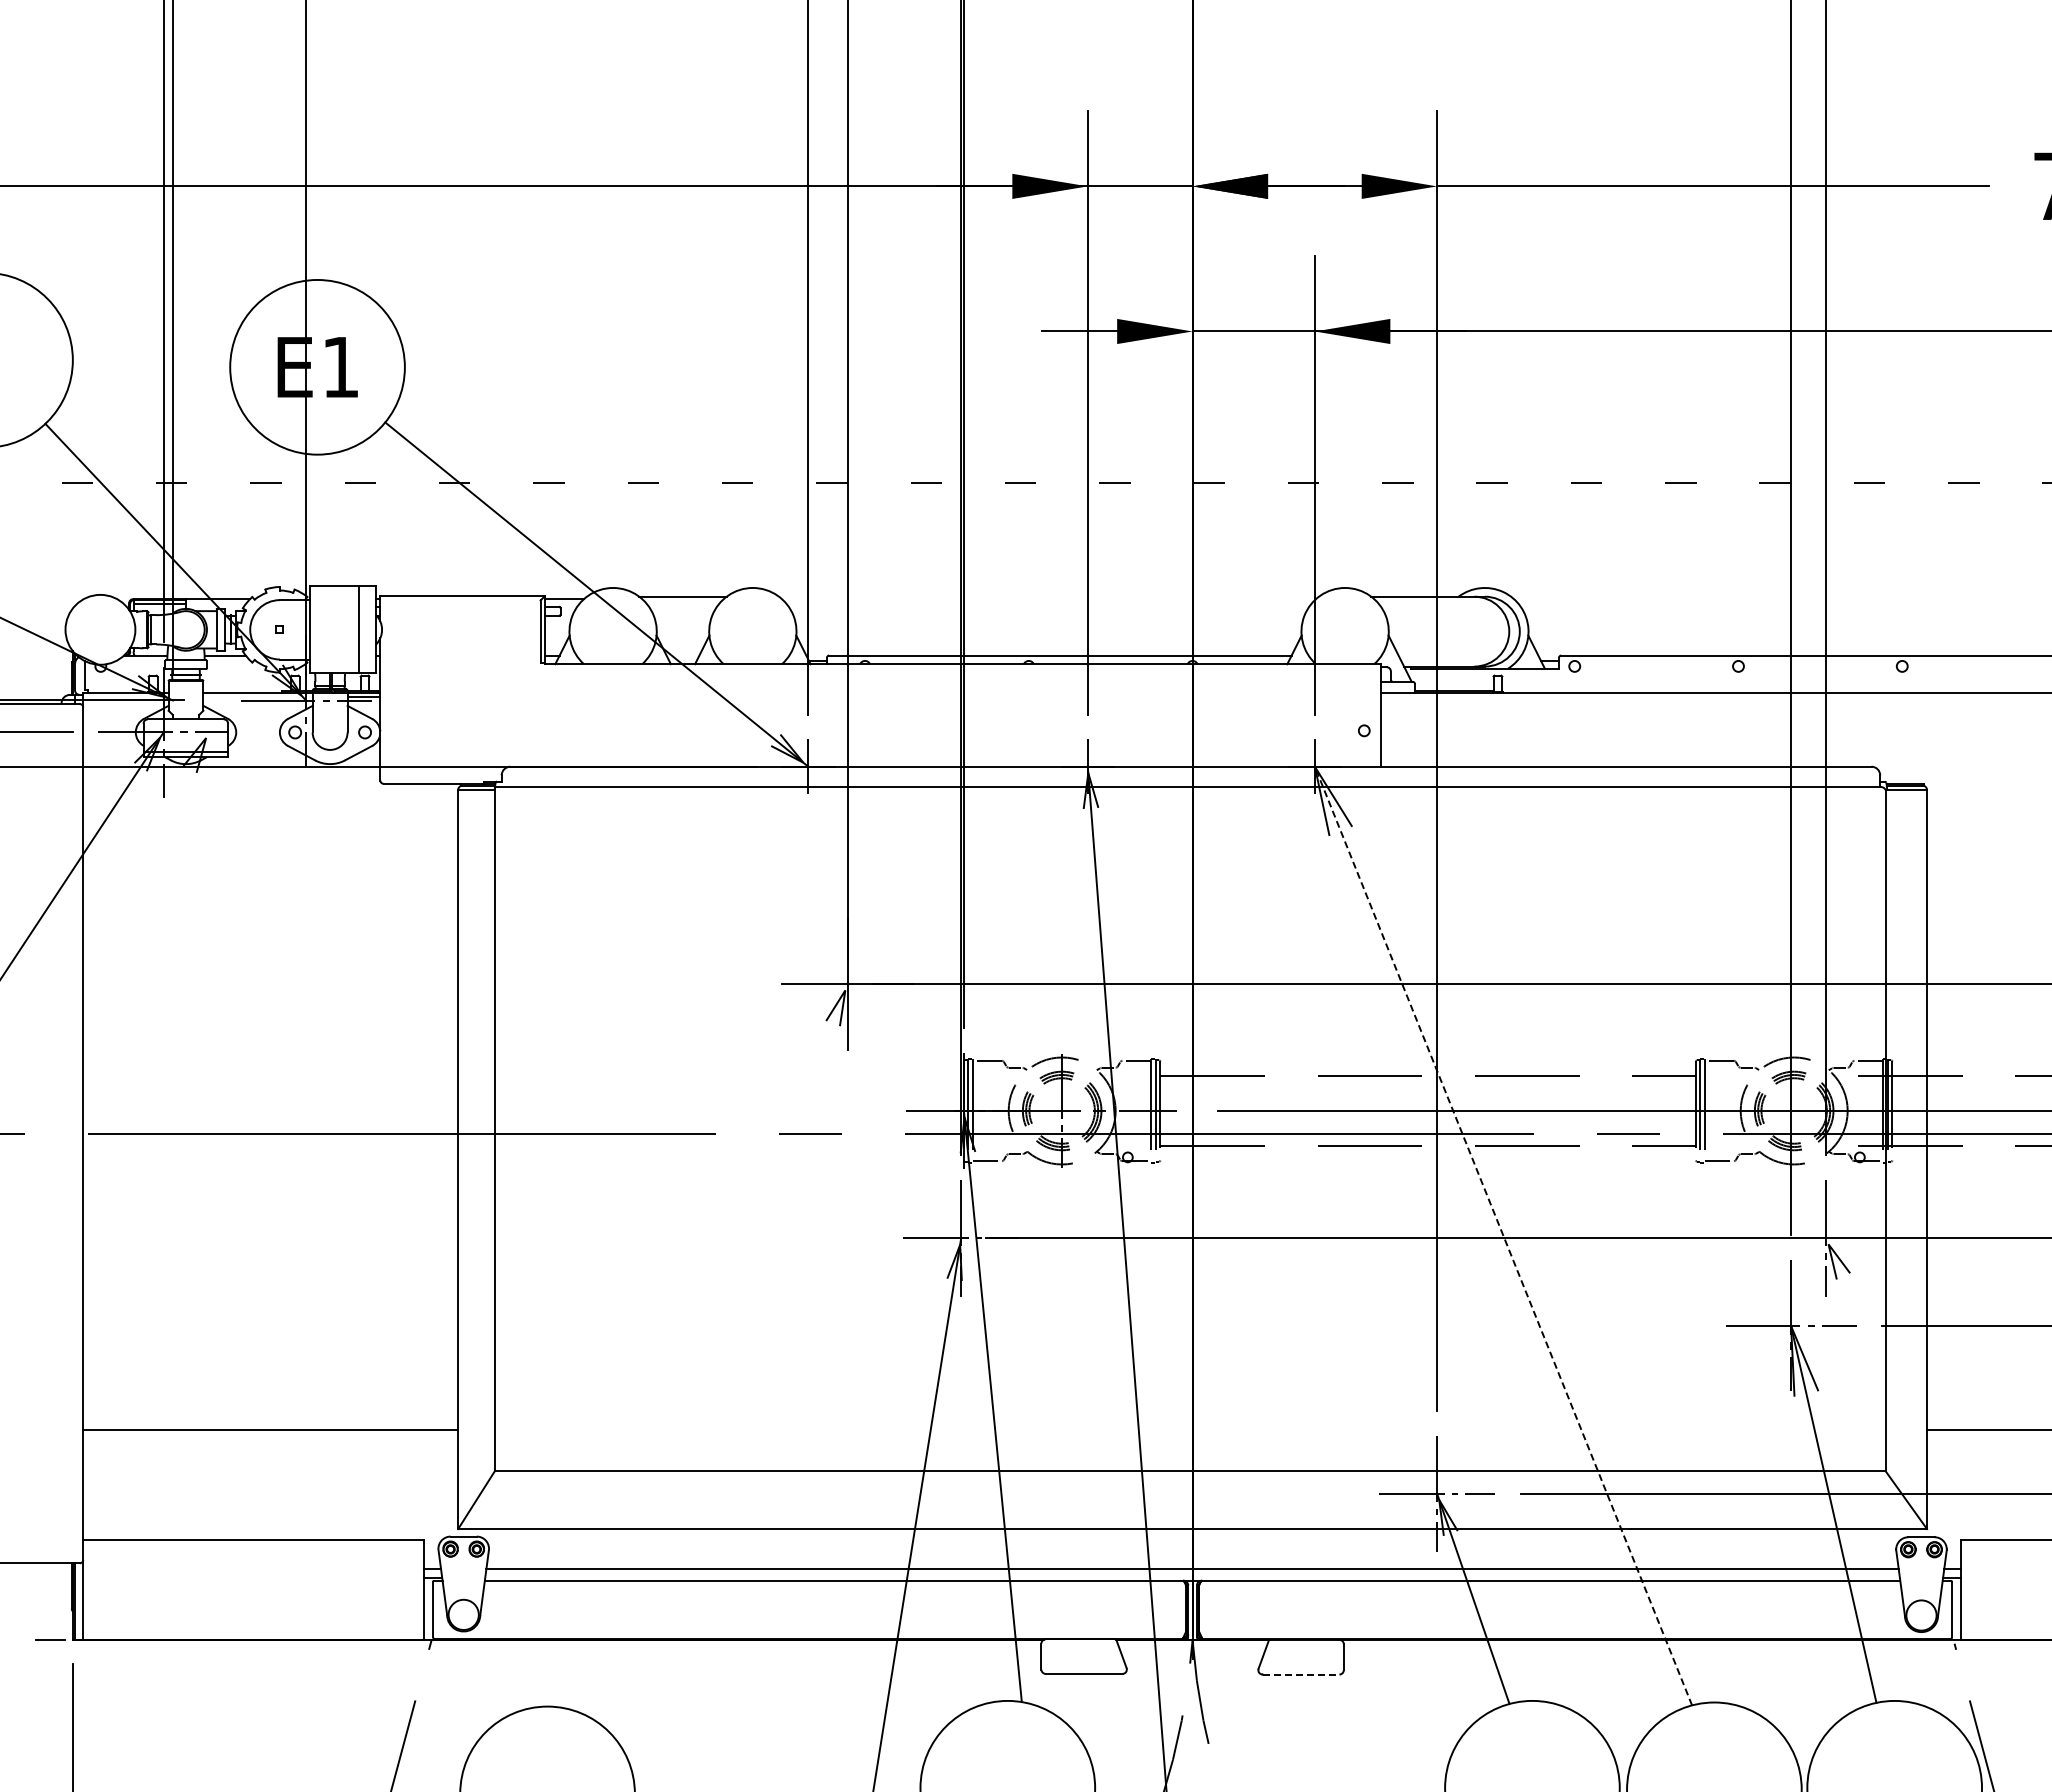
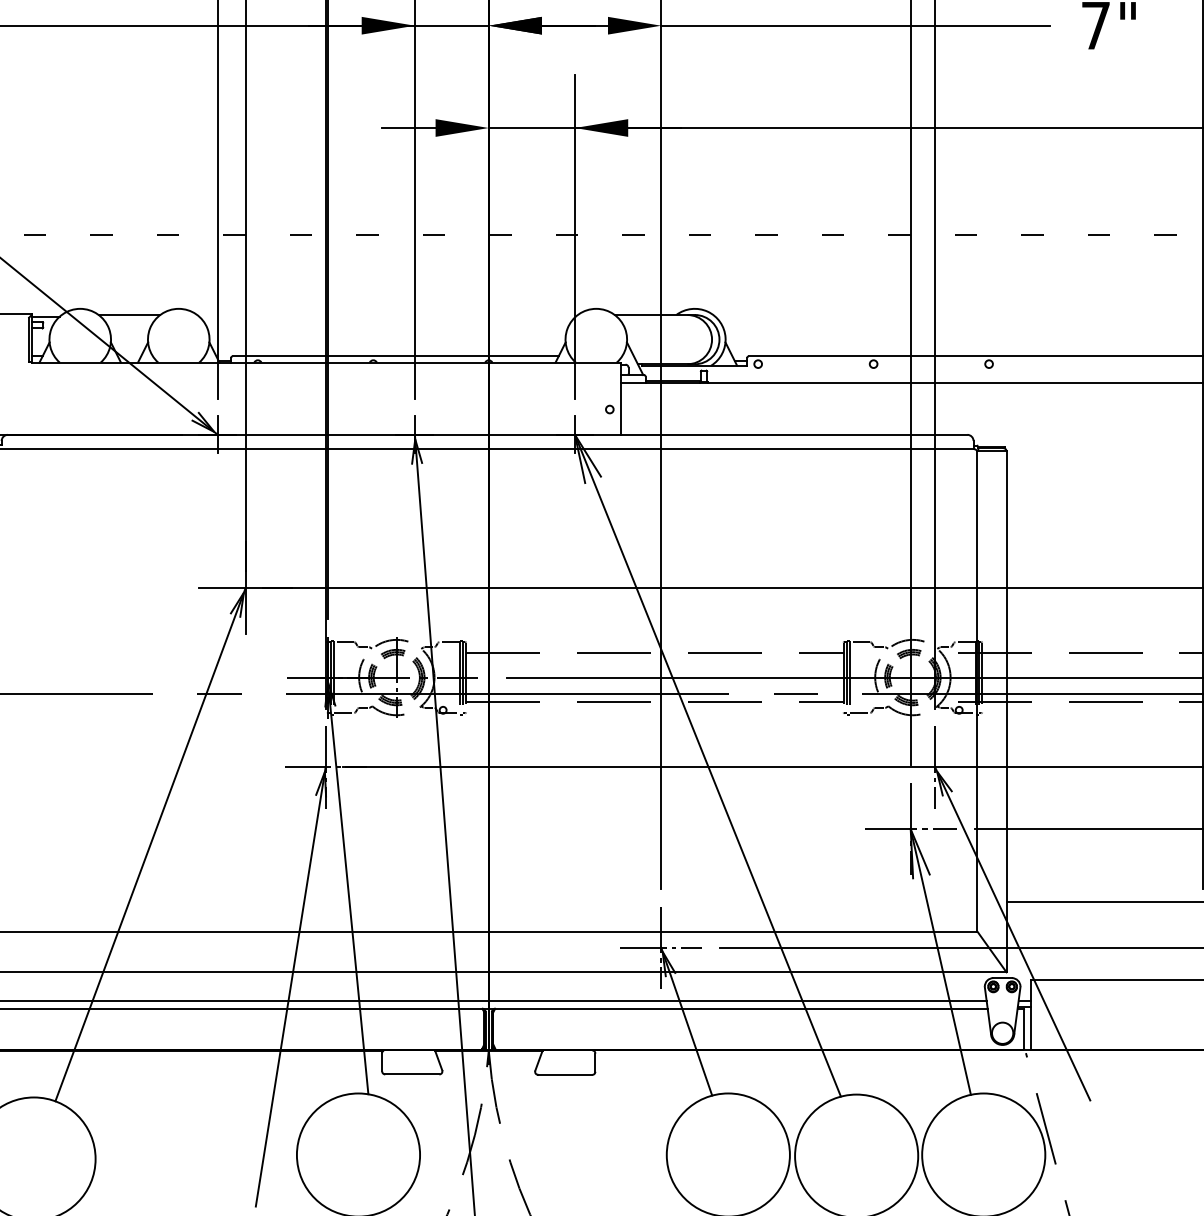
line: (1503, 1236) -> (707, 766), dashed -> solid
line: (712, 1348) -> (150, 845), added
line: (1935, 1474) -> (1012, 933), added
line: (1301, 1674) -> (565, 1074), dashed -> solid

